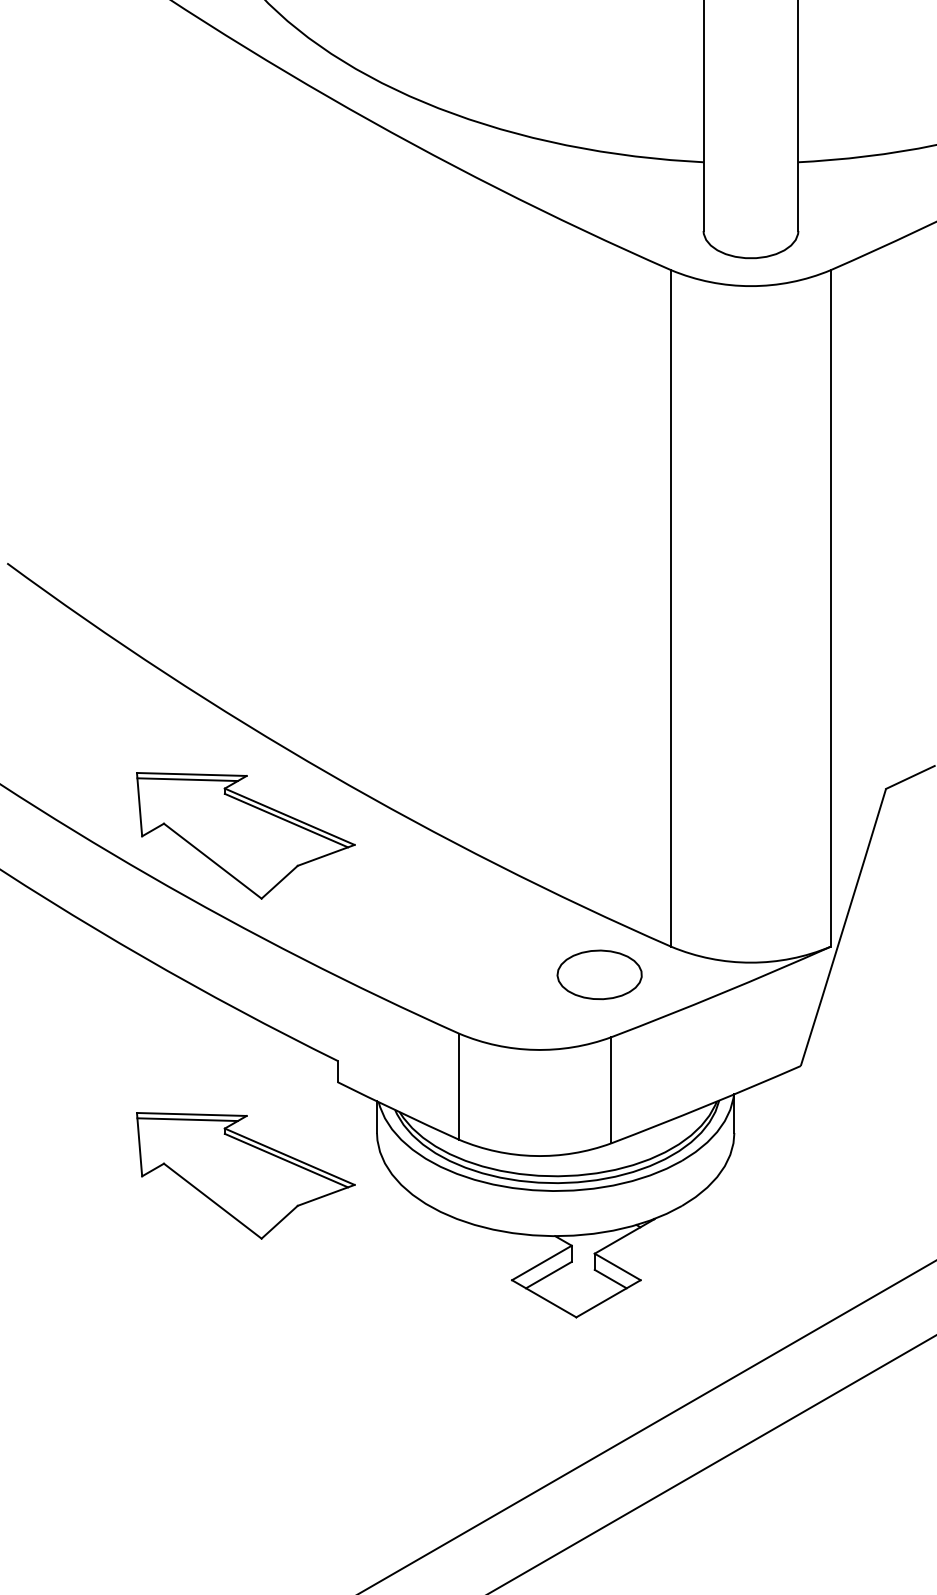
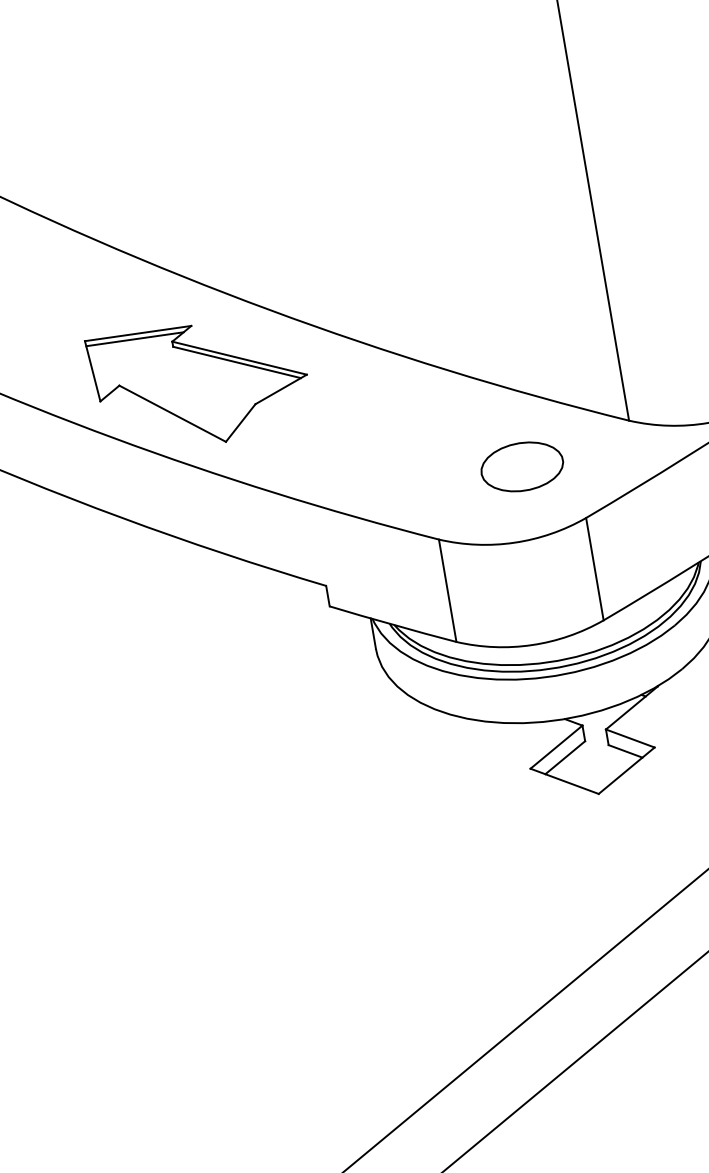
part: (599, 974) -> (522, 466), moved
part: (245, 1175) -> (256, 711), removed

